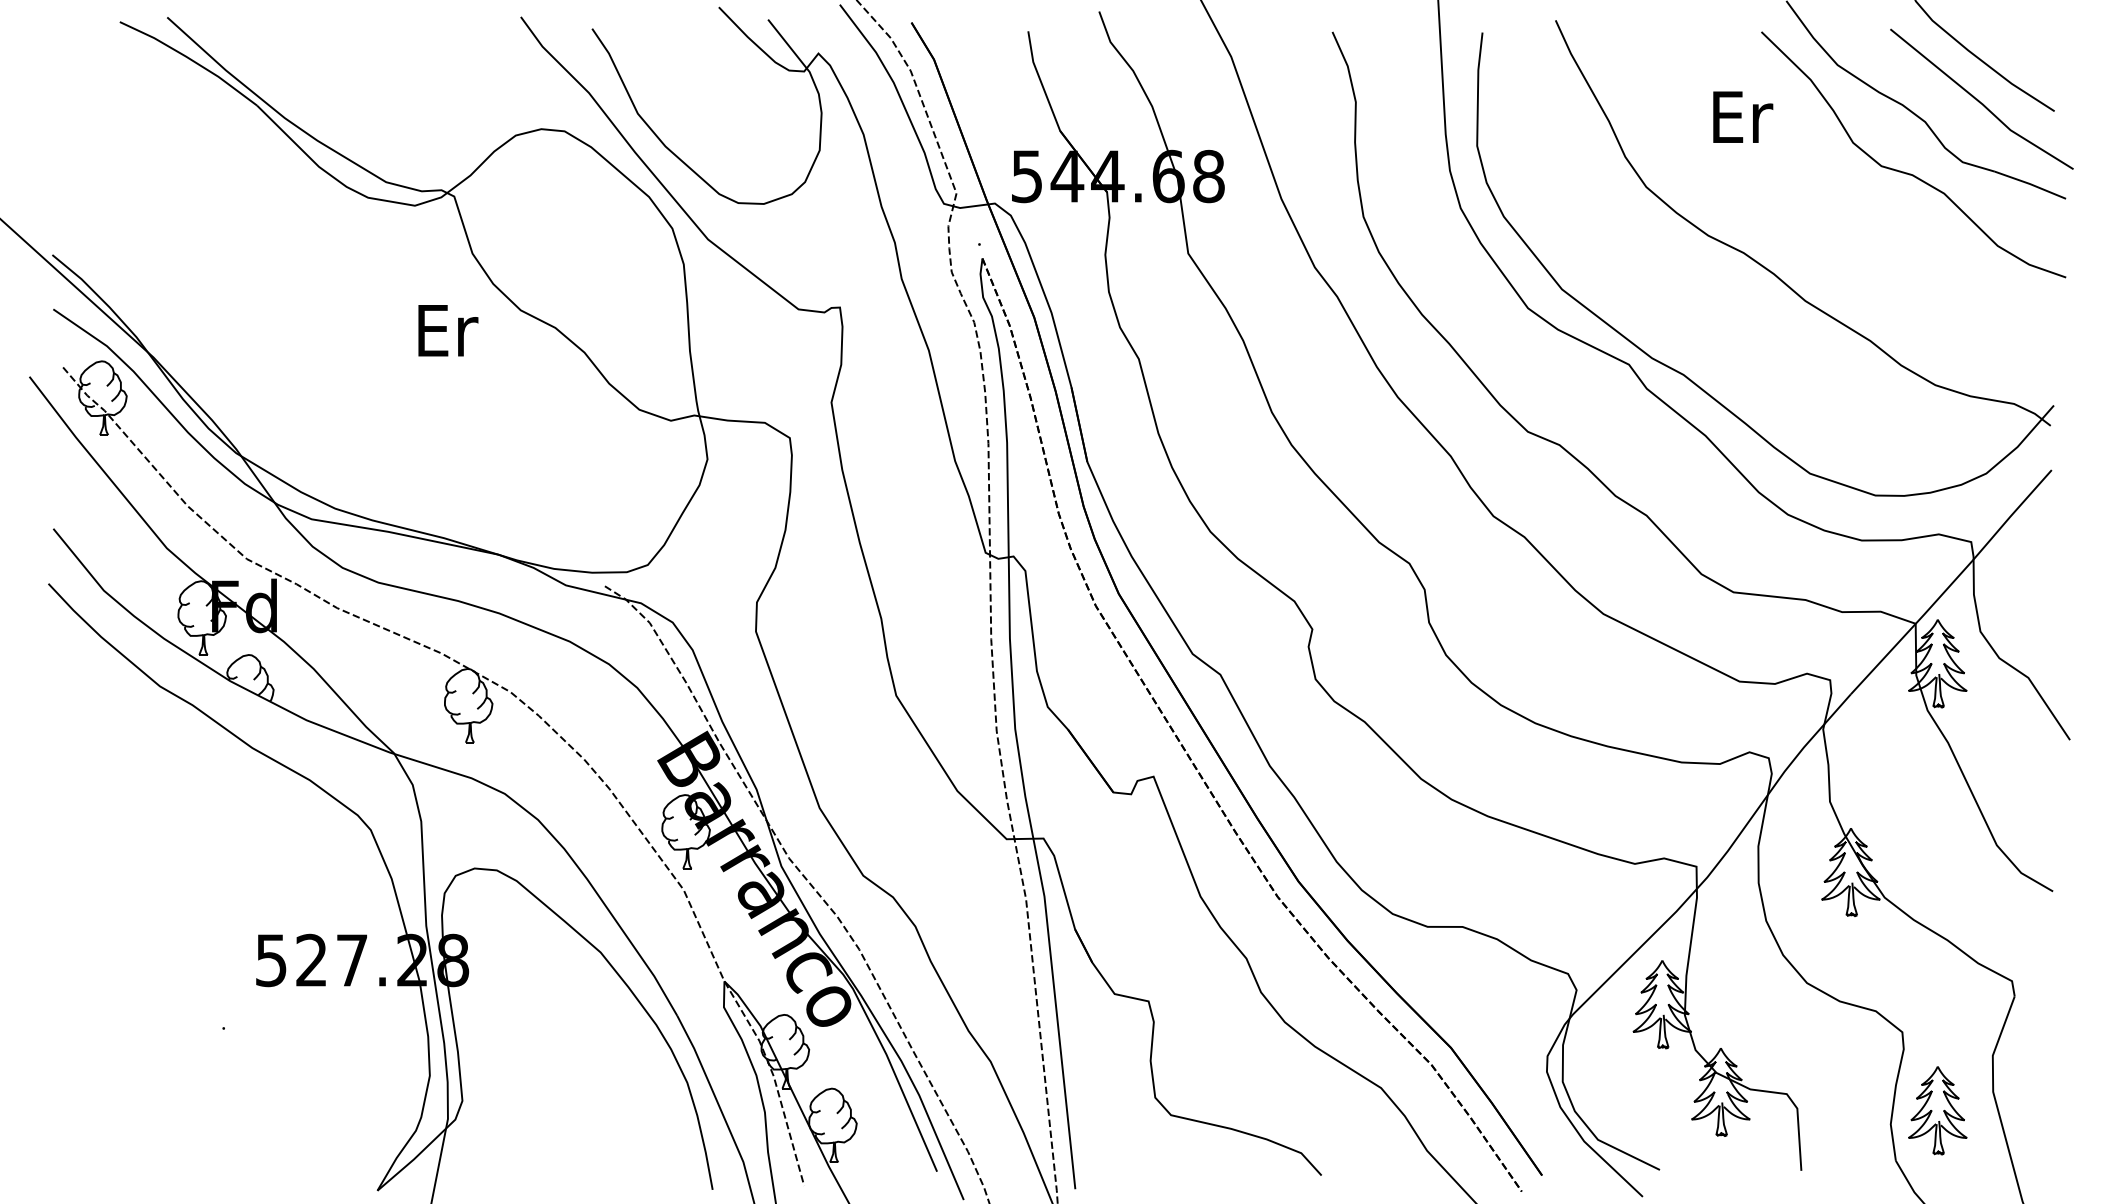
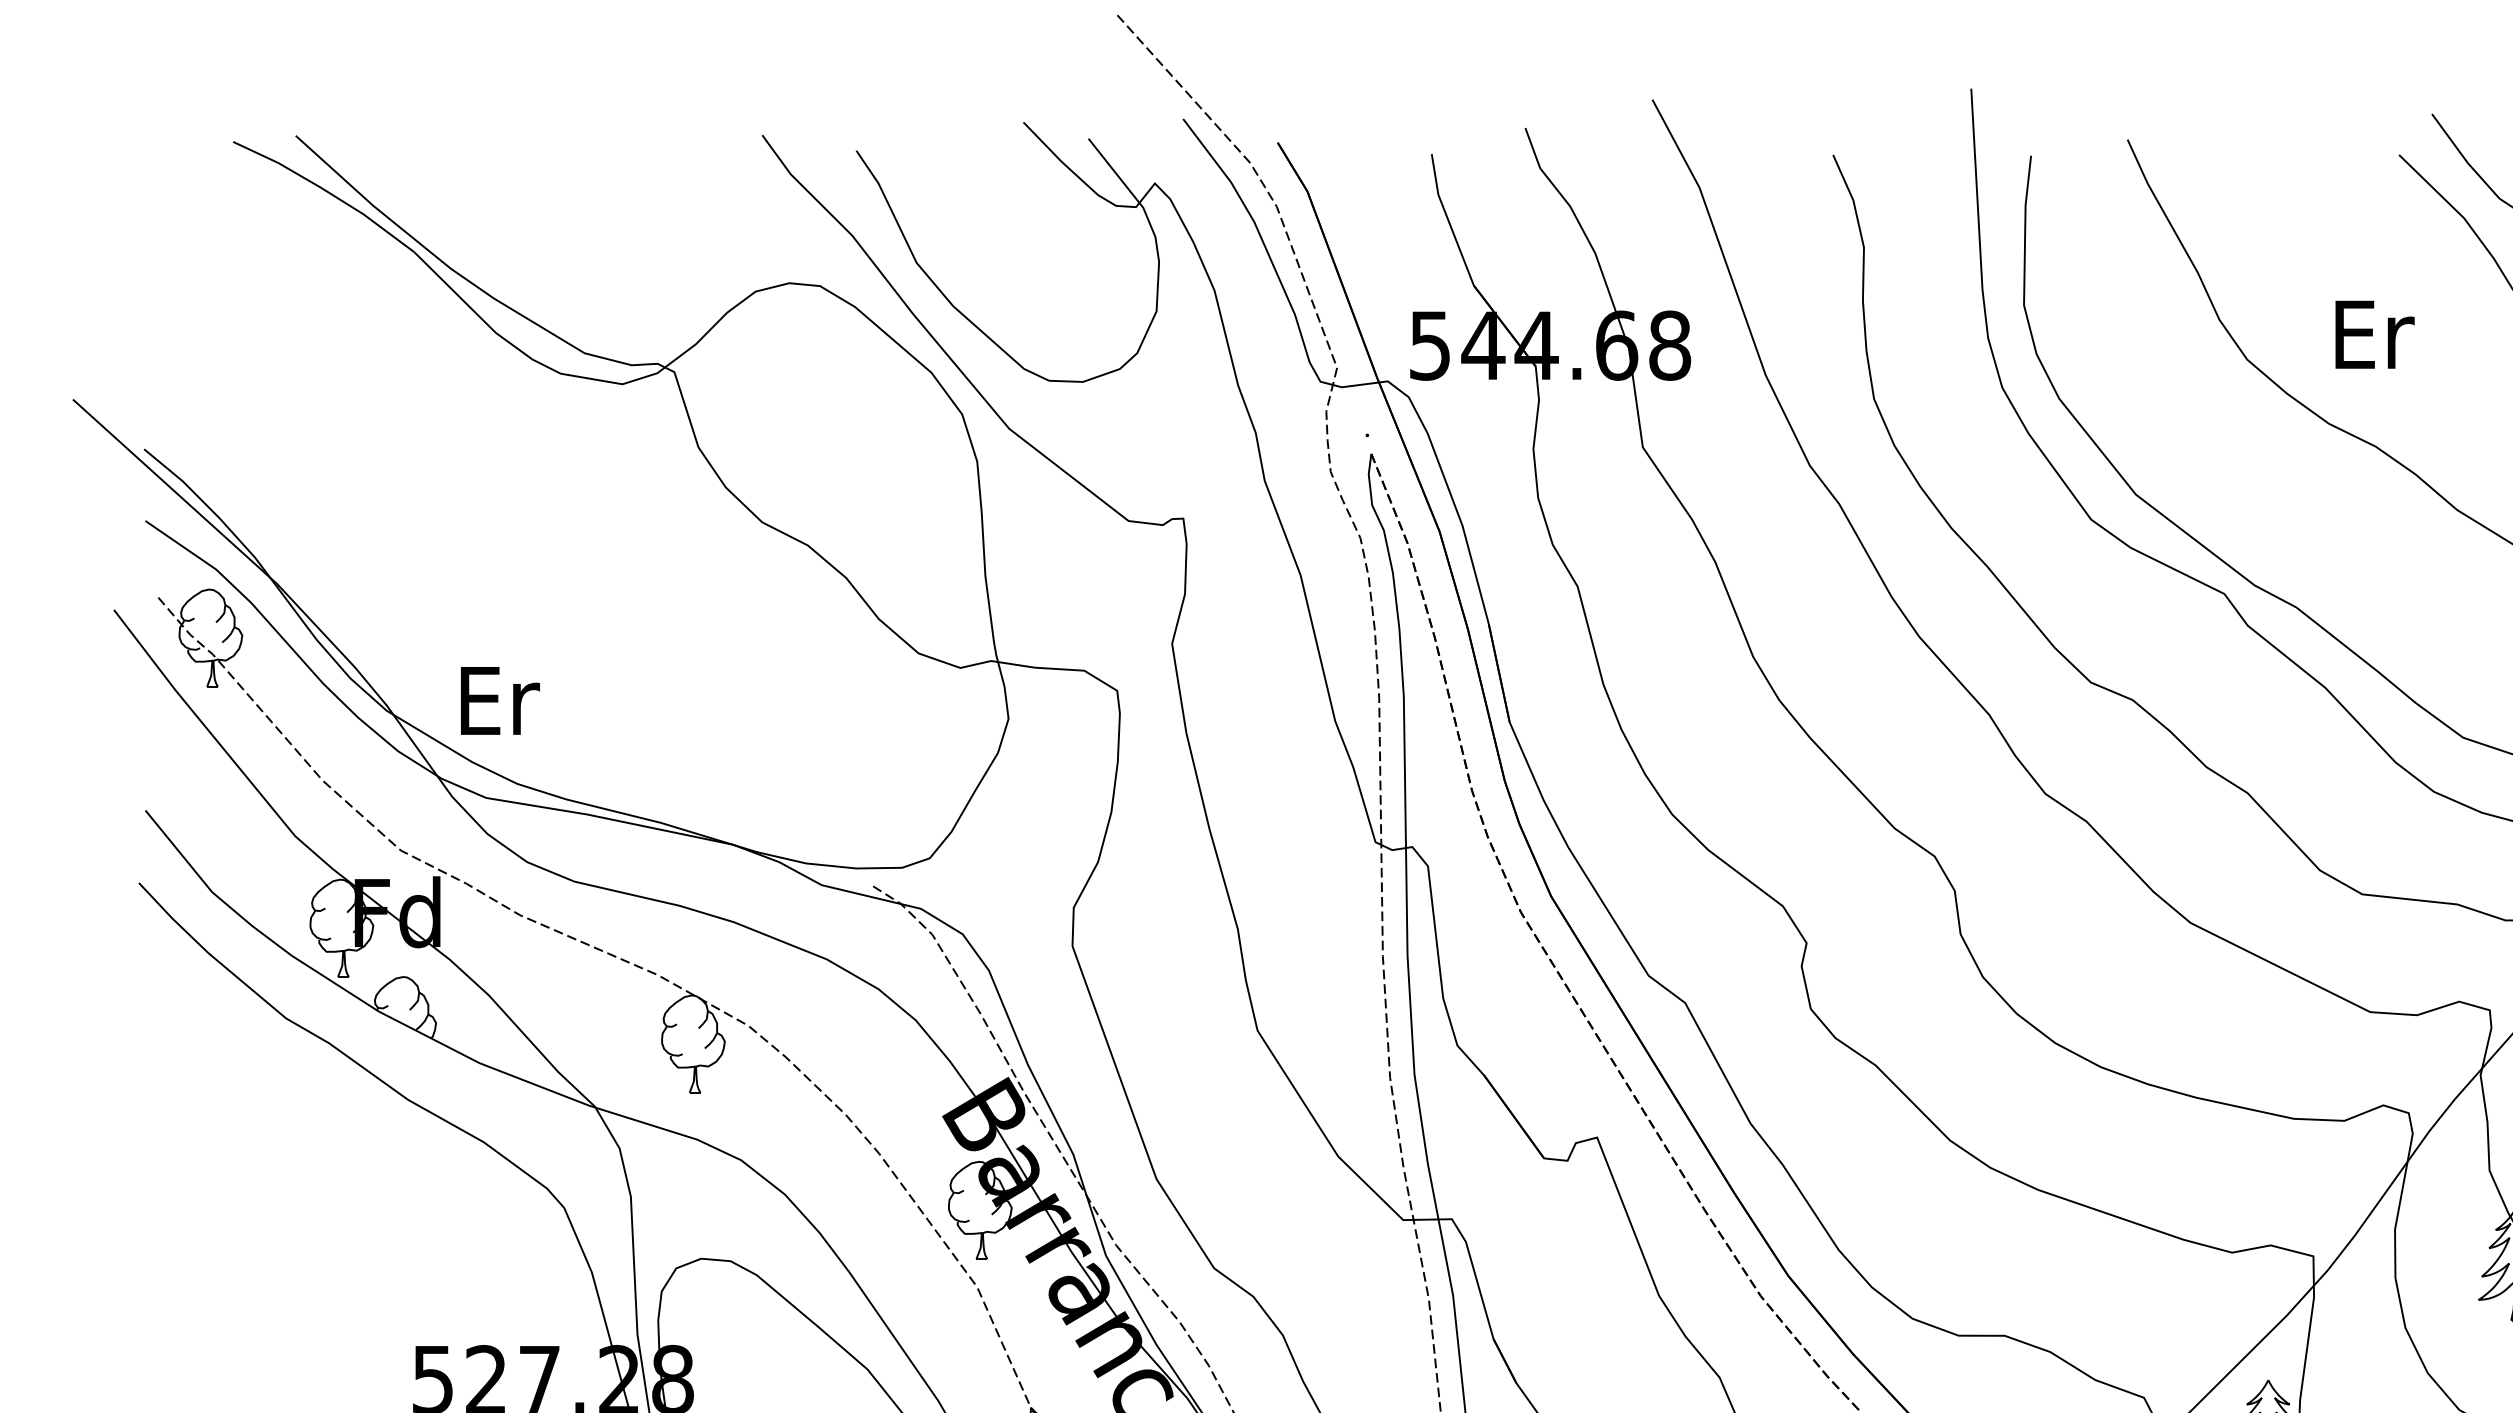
text: (1743, 116) -> (2375, 333), moved
text: (448, 330) -> (500, 700), moved

